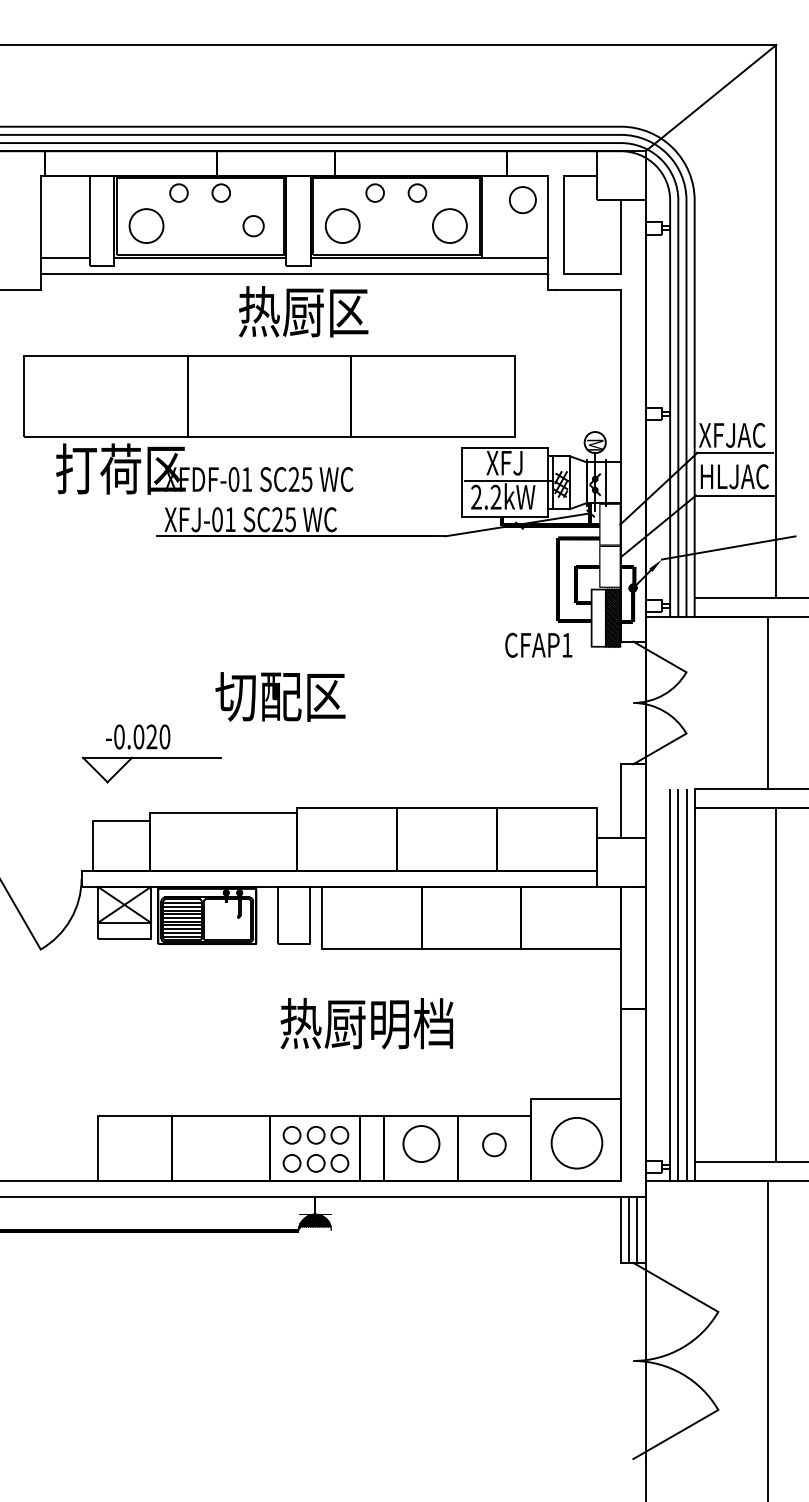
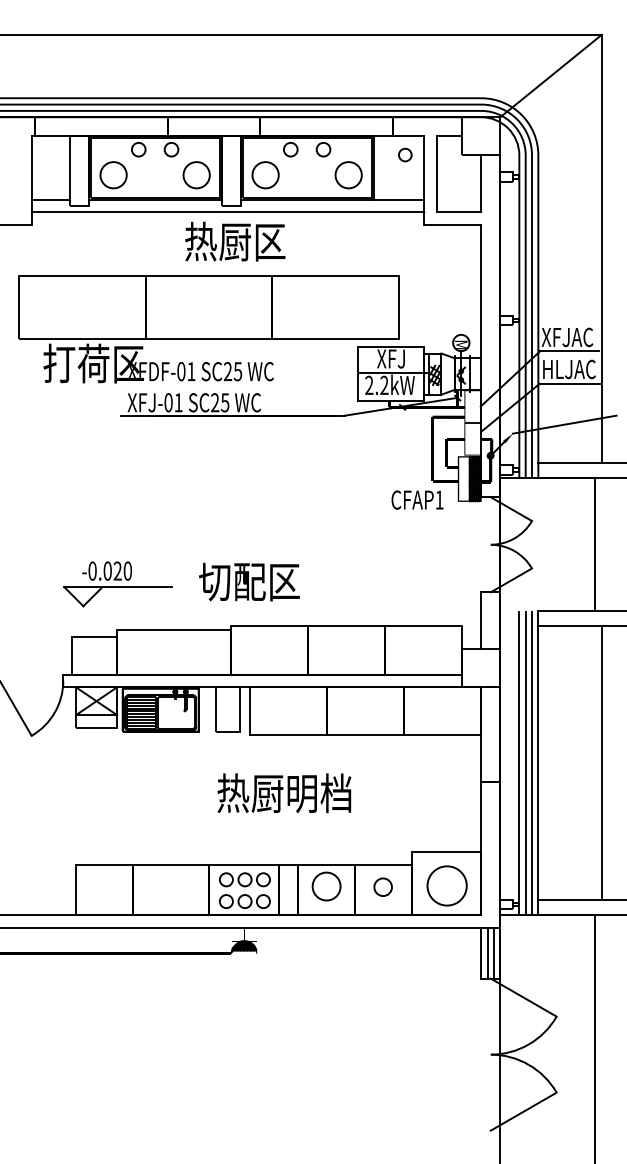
circle: (523, 199) -> (405, 154), size x0.62
circle: (253, 226) -> (196, 175), size x1.67
text: (280, 696) -> (249, 581), moved

